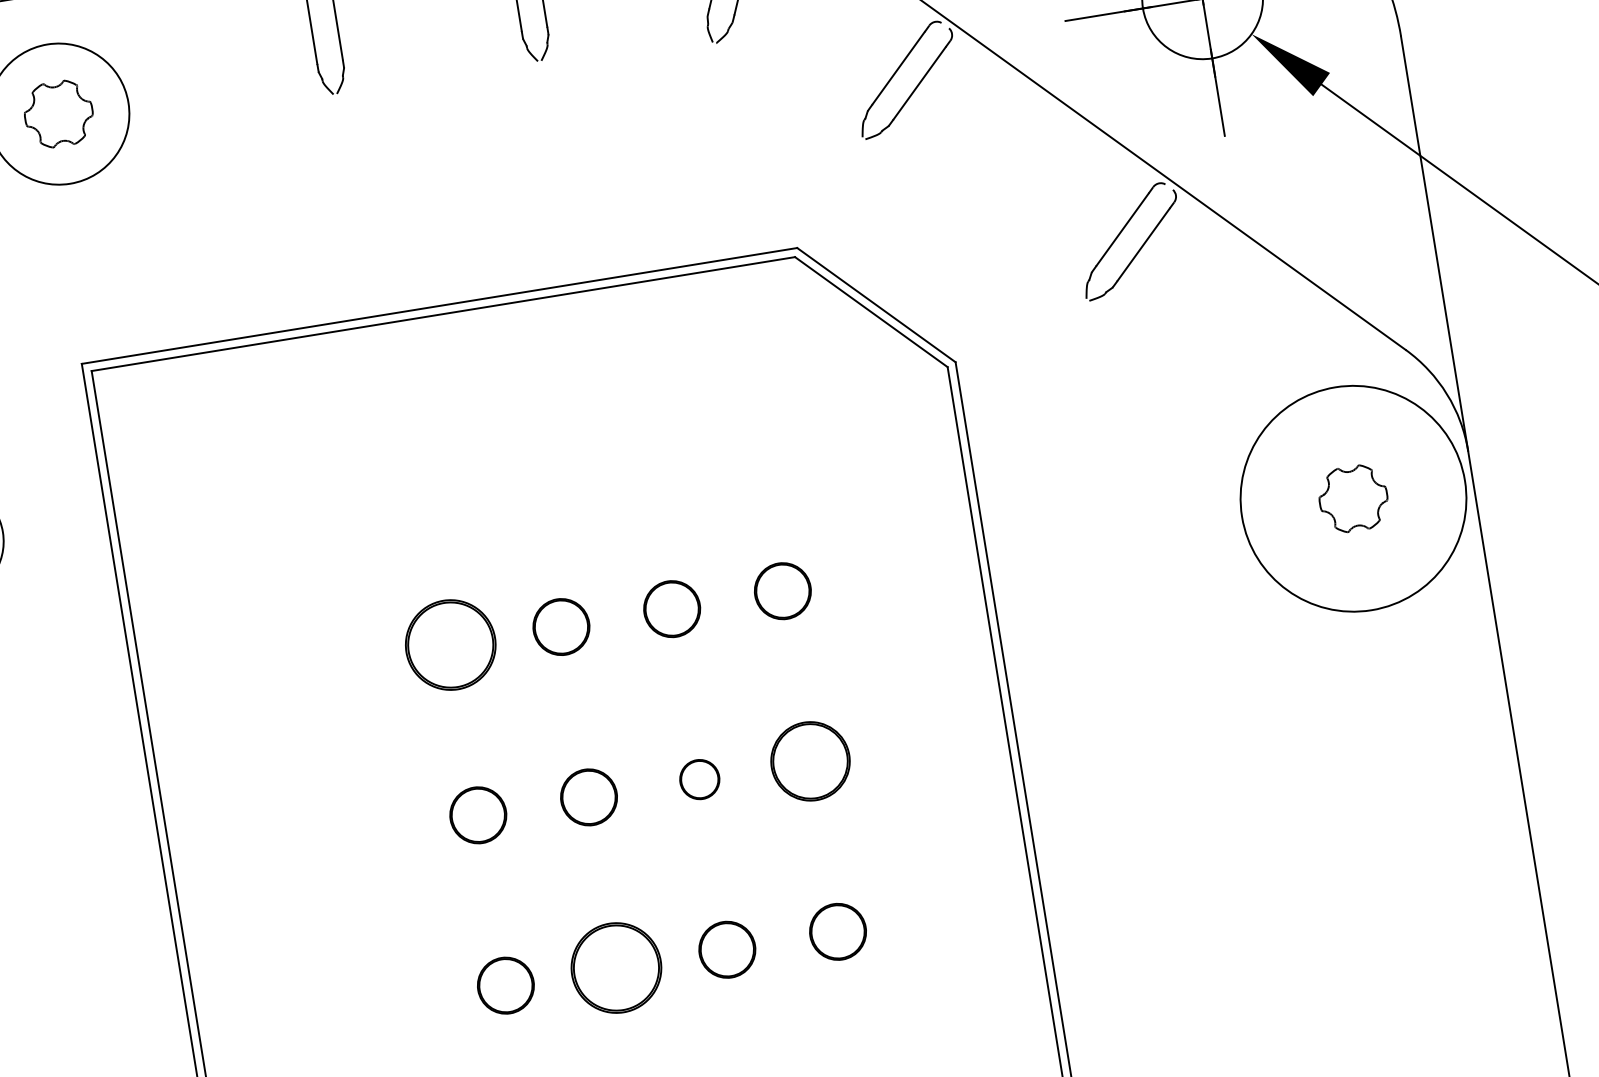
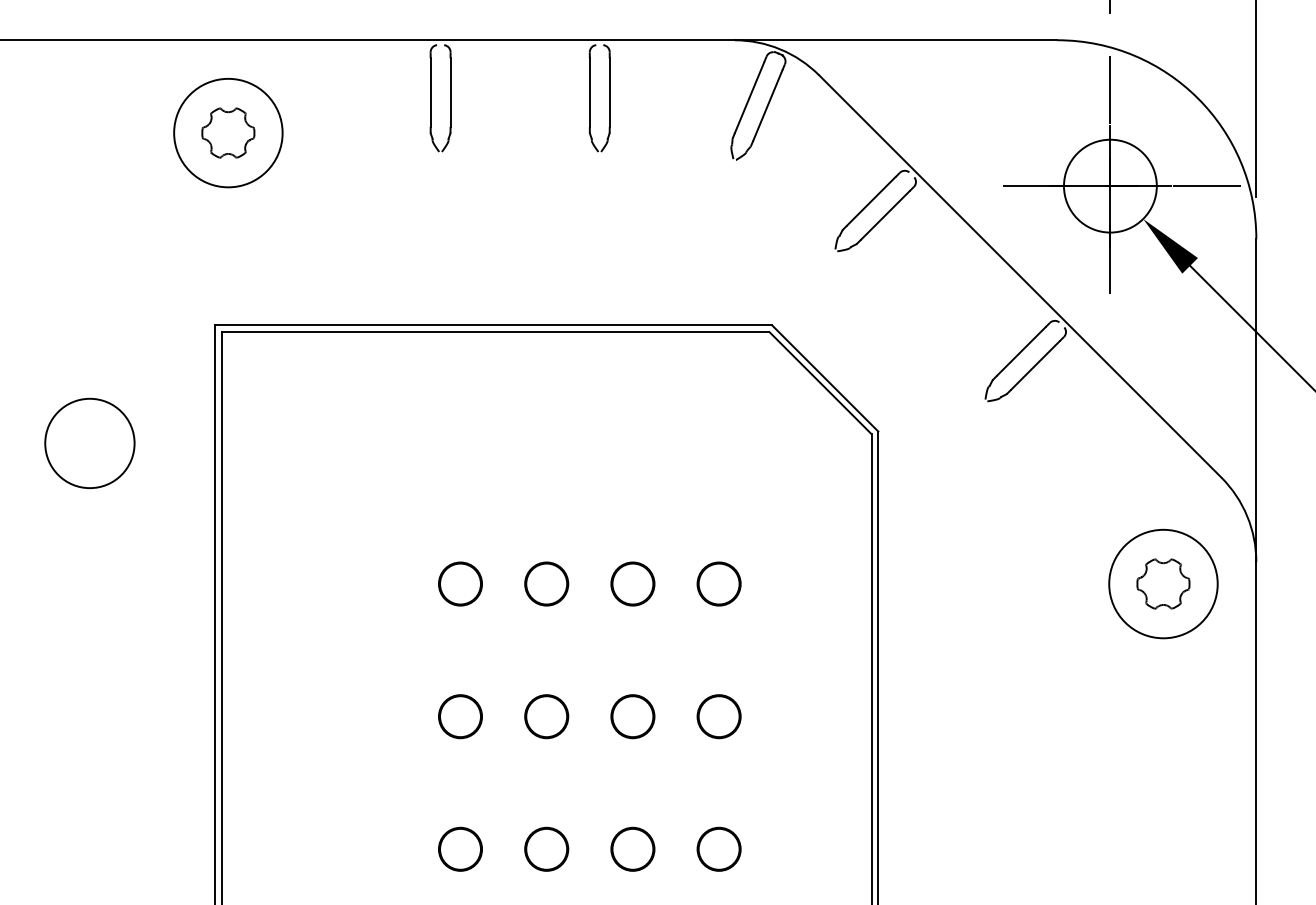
circle: (1353, 498) -> (1163, 583), size x0.62
circle: (450, 644) -> (460, 583), size x0.62
circle: (809, 761) -> (718, 716), size x0.71
circle: (699, 779) -> (632, 716), size x1.43
circle: (616, 966) -> (546, 848), size x0.62

